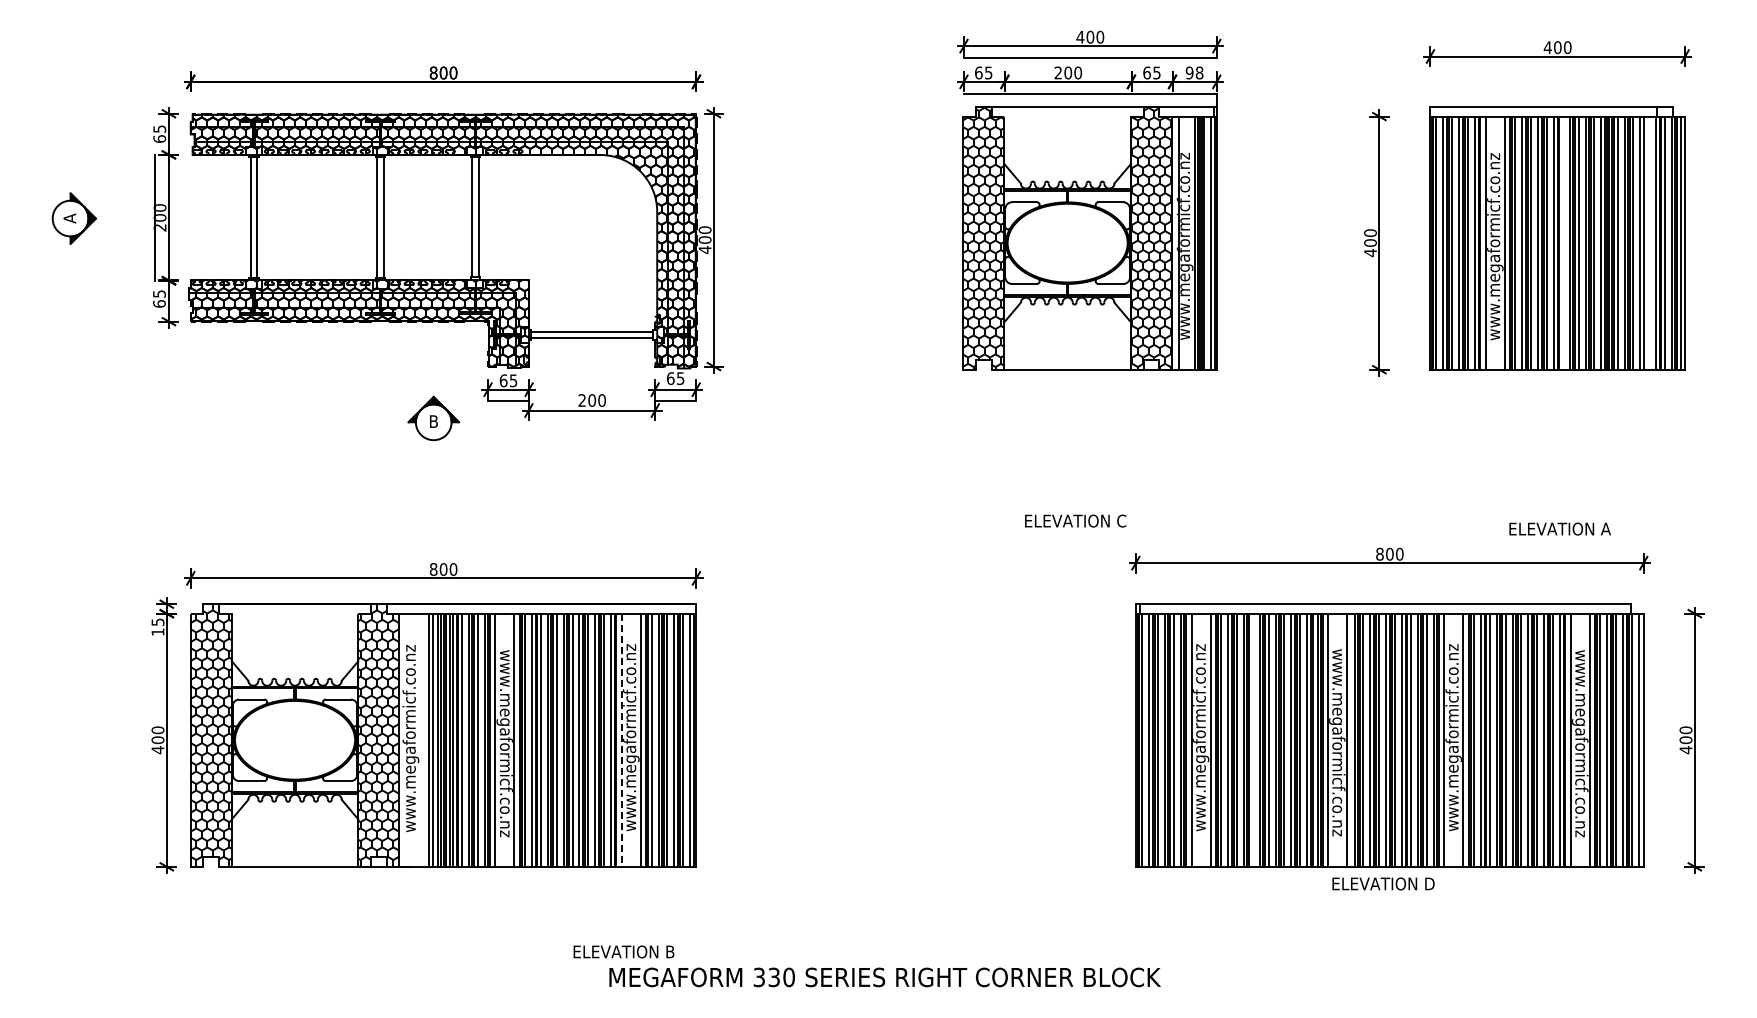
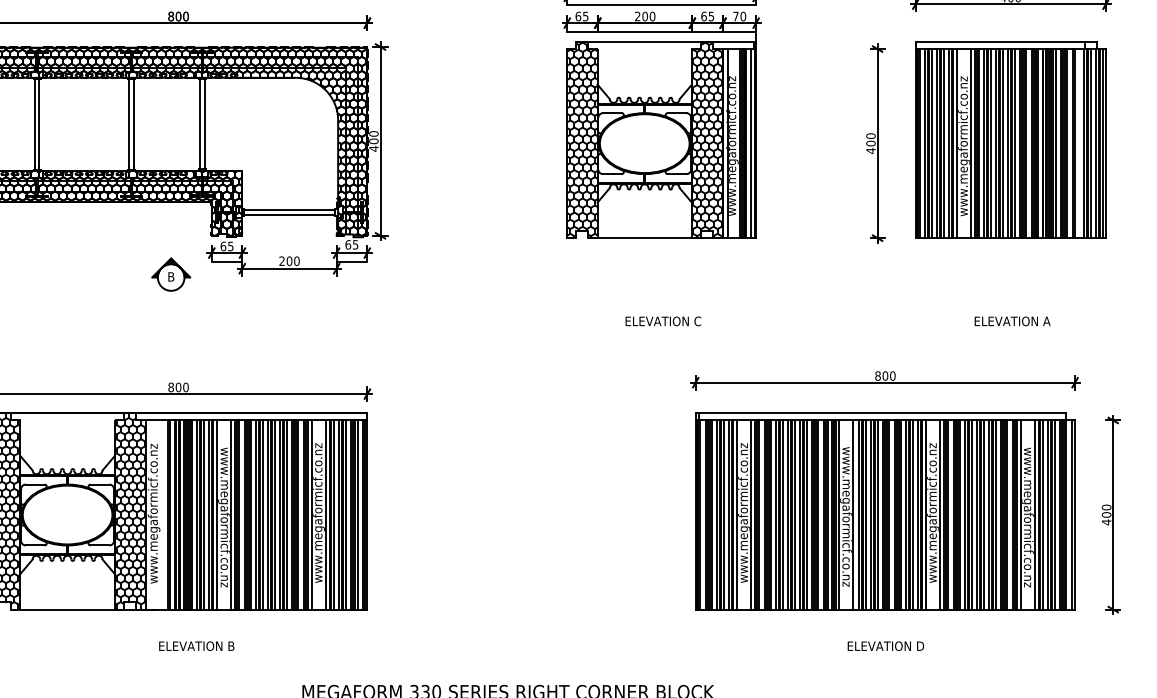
text: (1194, 72) -> (739, 16), 98 -> 70
line: (1562, 242) -> (1014, 143), added
text: (1075, 520) -> (663, 320), moved
text: (1559, 528) -> (1012, 320), moved
line: (1252, 739) -> (782, 514), added
line: (621, 740) -> (311, 515), dashed -> solid
text: (1383, 883) -> (885, 645), moved
text: (623, 951) -> (196, 645), moved

